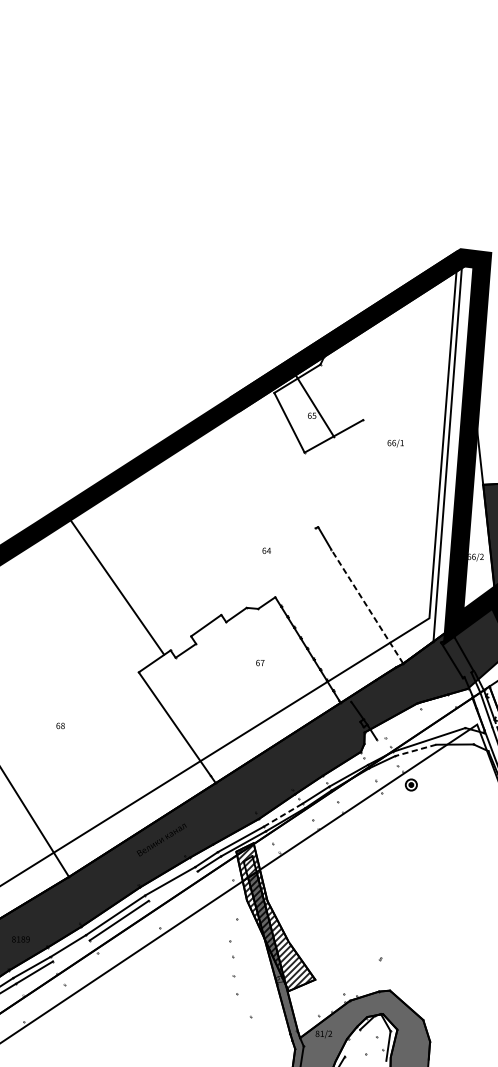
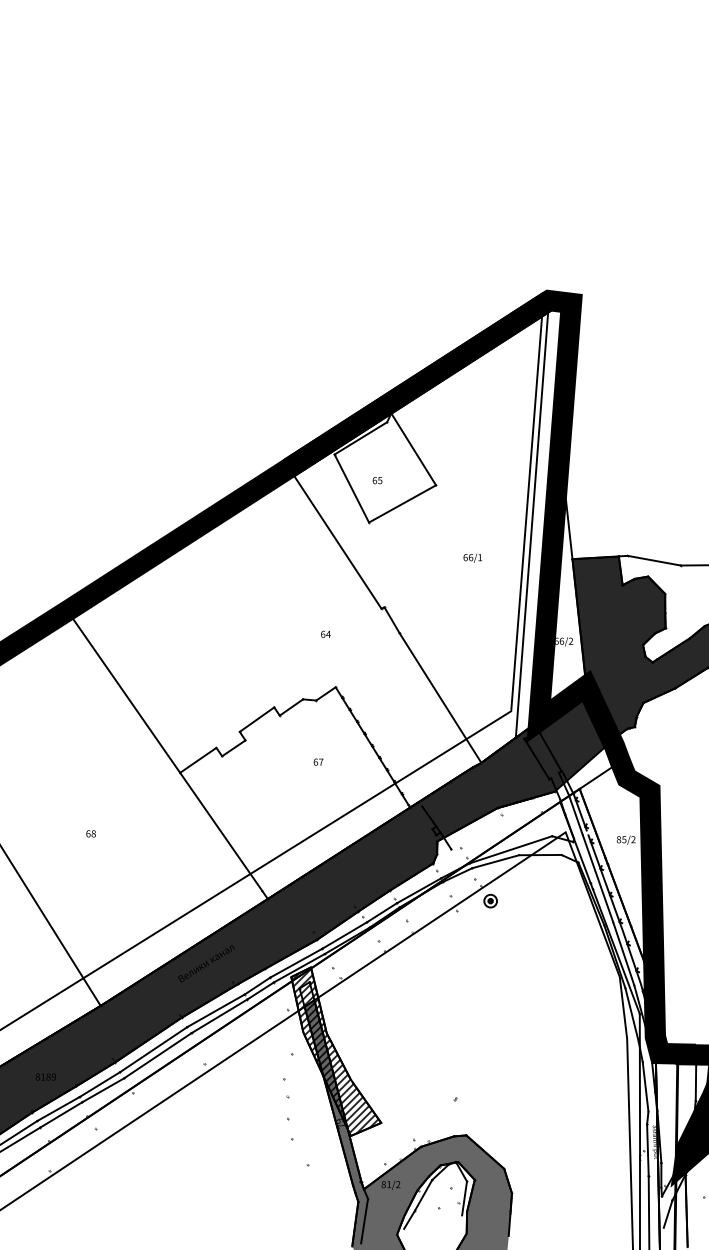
line: (314, 406) -> (413, 449), moved
text: (395, 442) -> (472, 557), moved
line: (275, 466) -> (335, 538), added
line: (114, 583) -> (123, 691), moved
line: (367, 606) -> (440, 697), dashed -> solid
line: (415, 750) -> (495, 861), dashed -> solid
line: (283, 815) -> (344, 935), dashed -> solid
line: (173, 886) -> (219, 1016), added
line: (71, 951) -> (103, 1090), added
line: (352, 1043) -> (423, 1195), added

